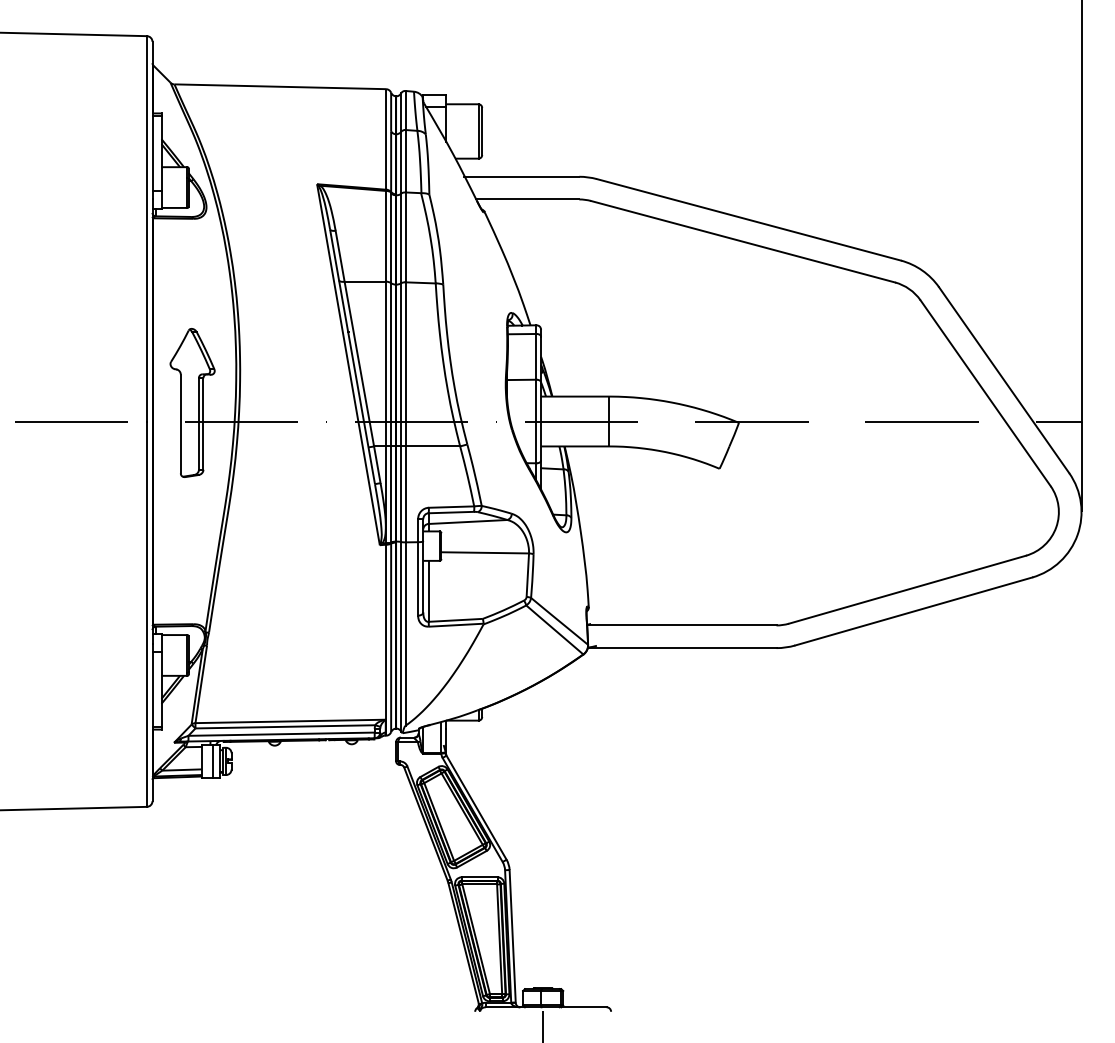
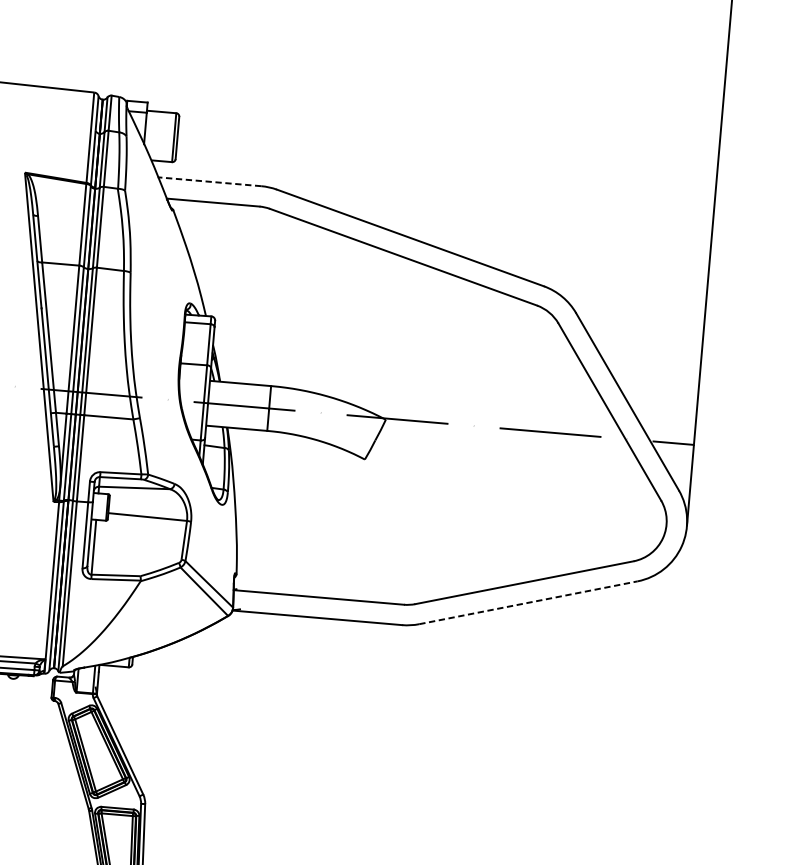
line: (521, 176) -> (209, 181), solid -> dashed
line: (914, 611) -> (529, 602), solid -> dashed

